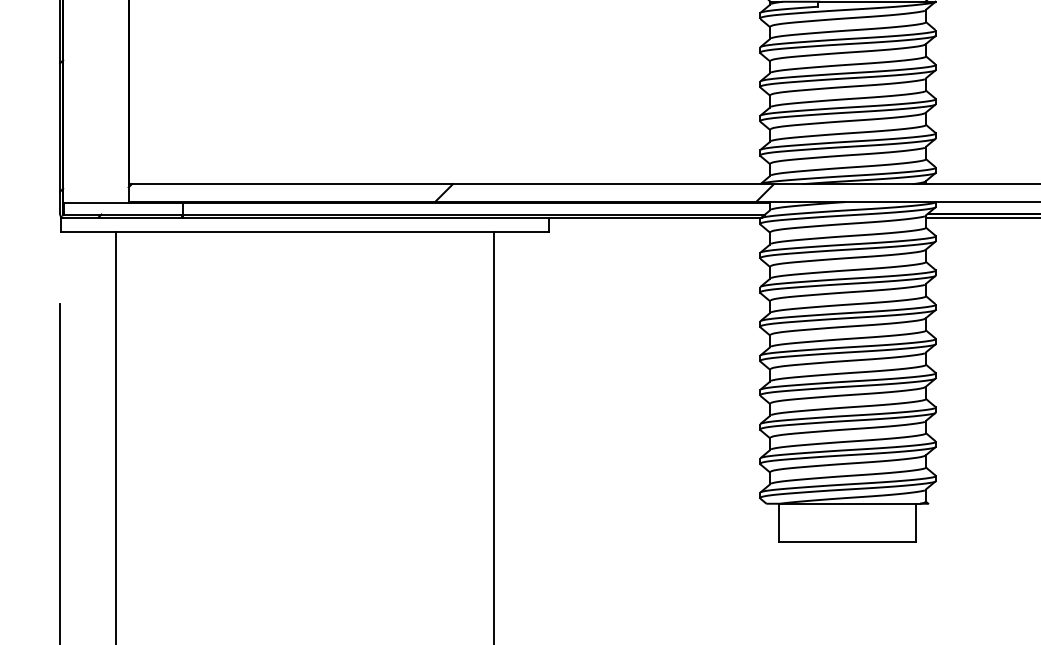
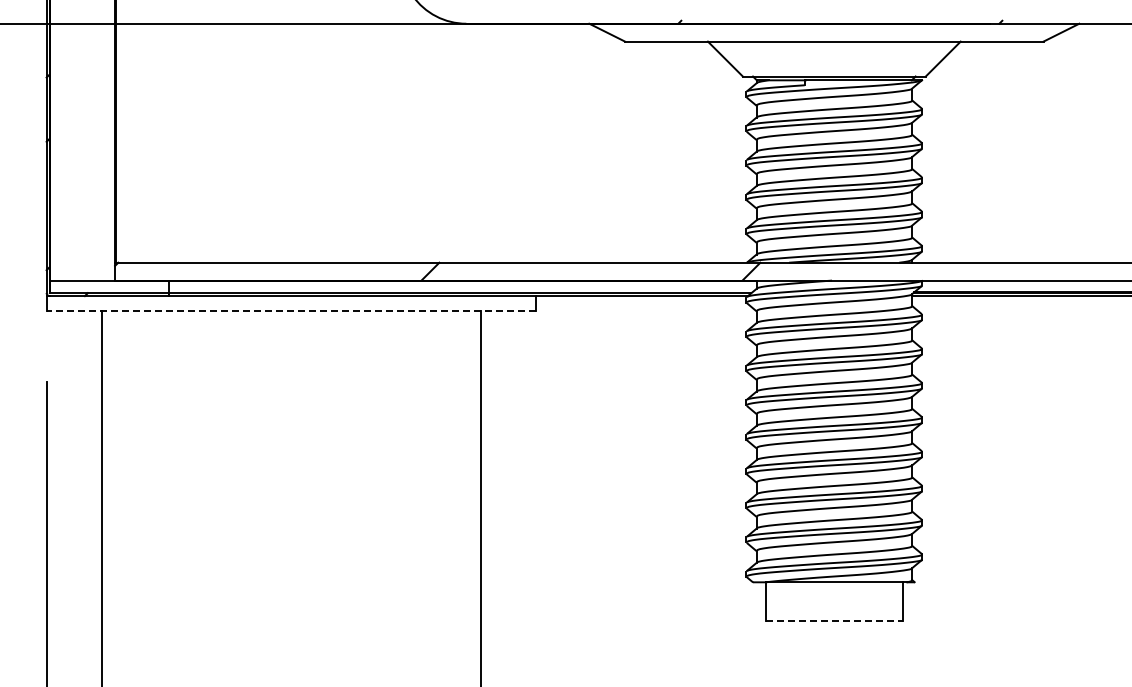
line: (305, 231) -> (291, 310), solid -> dashed
line: (848, 542) -> (834, 621), solid -> dashed

